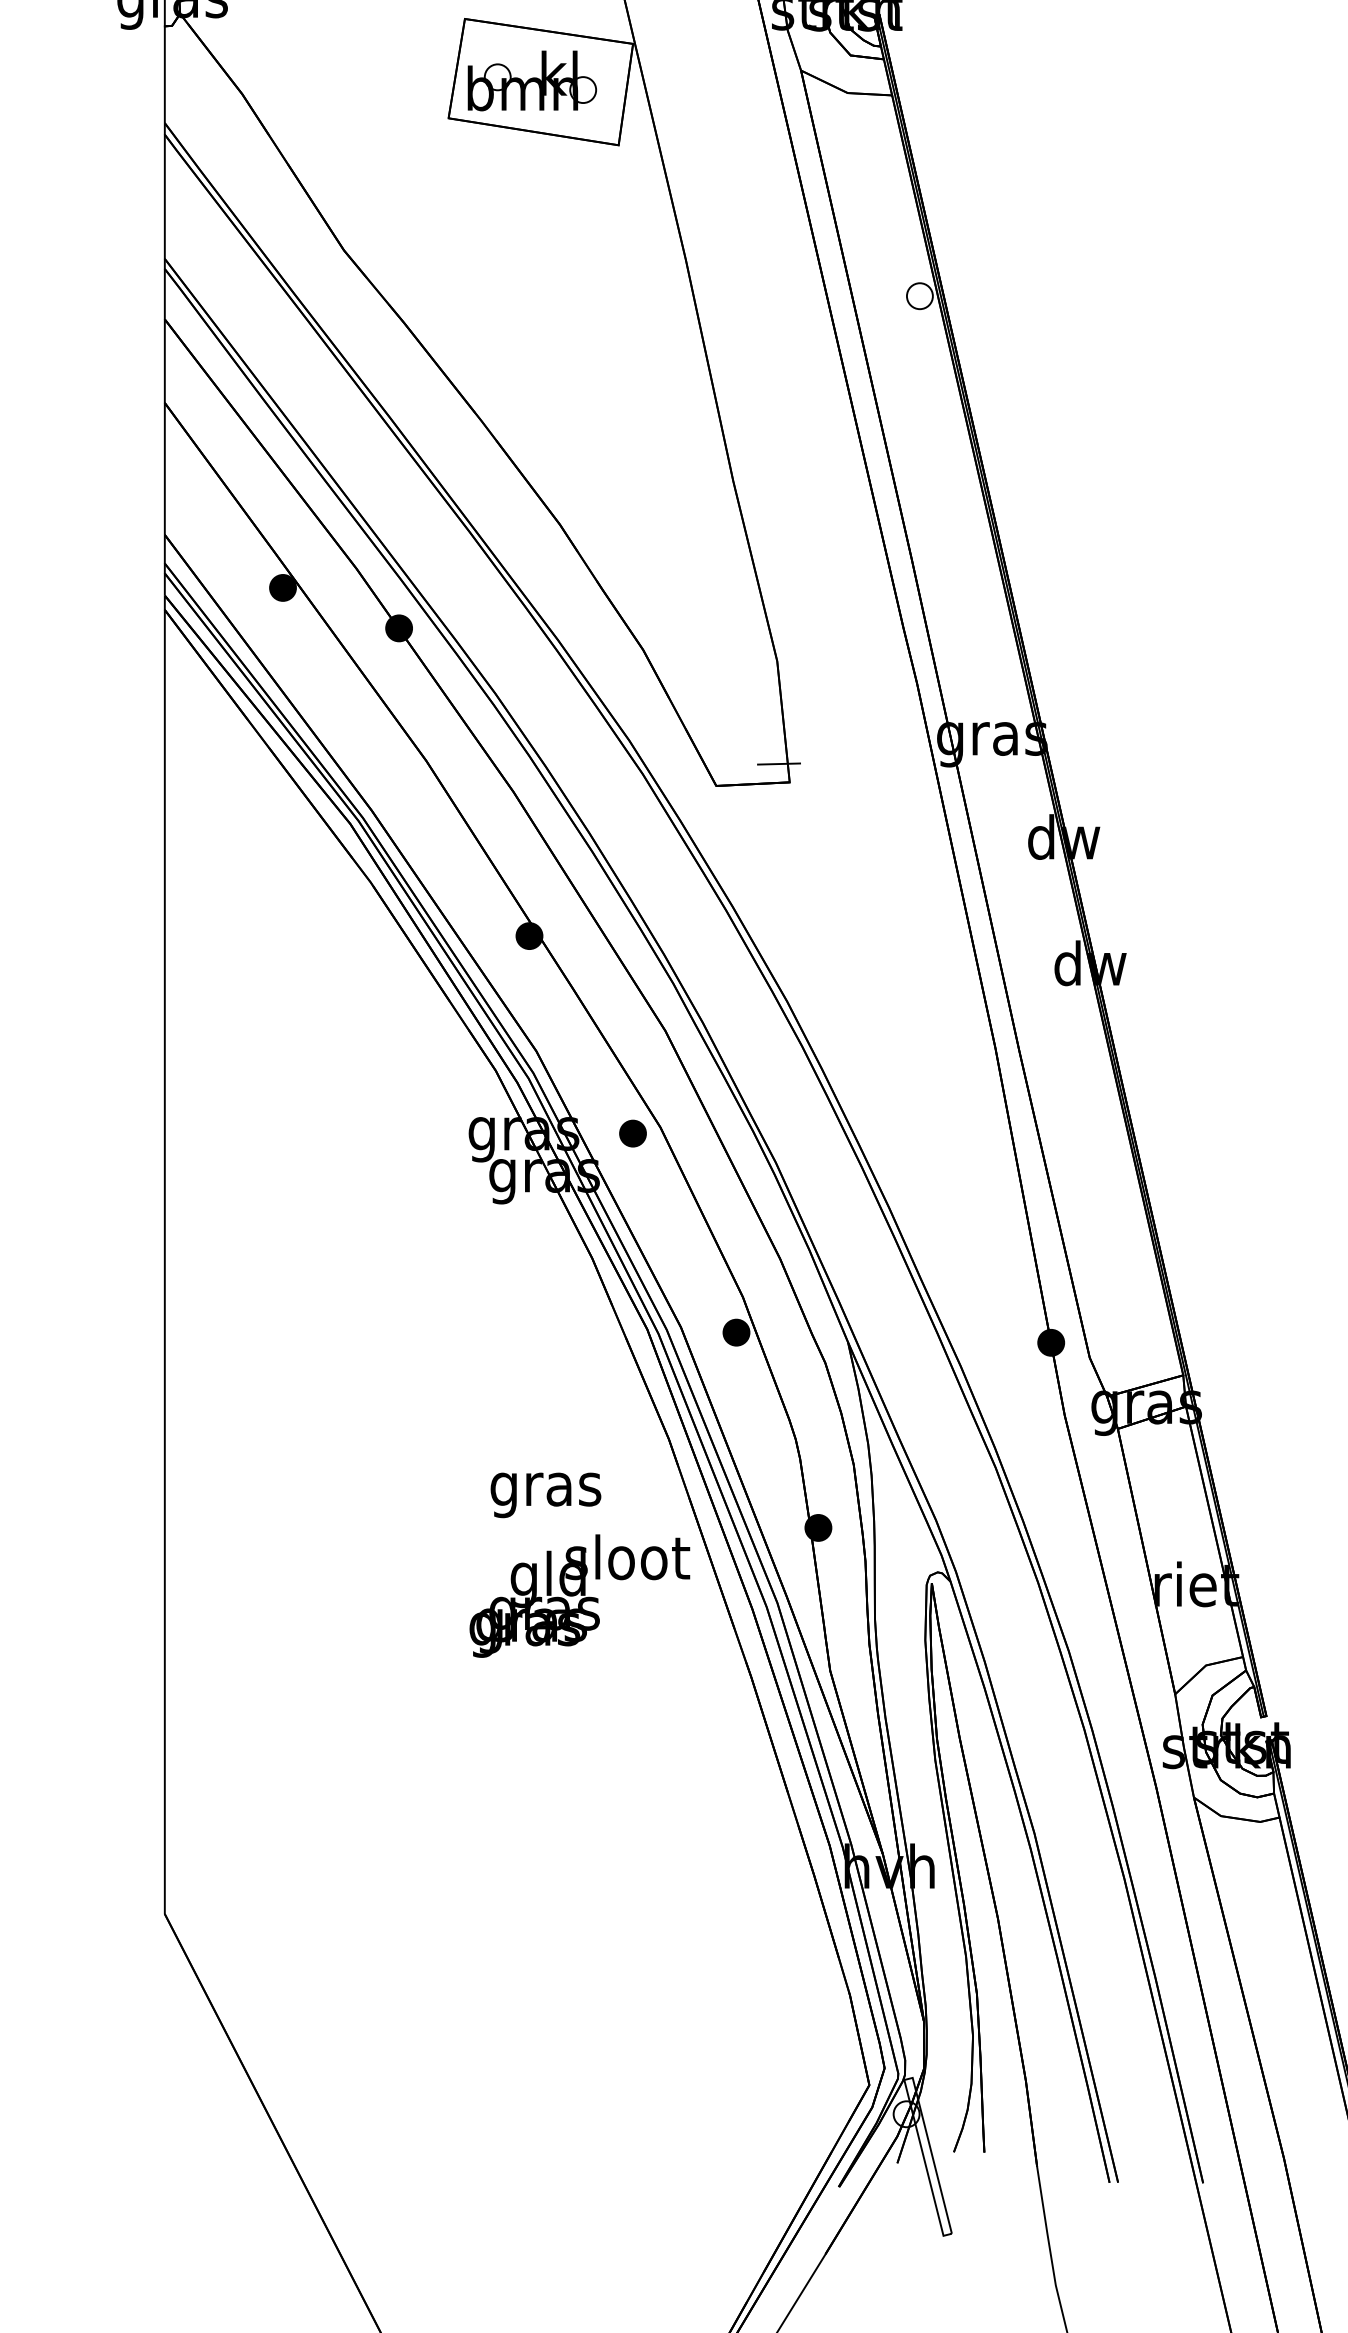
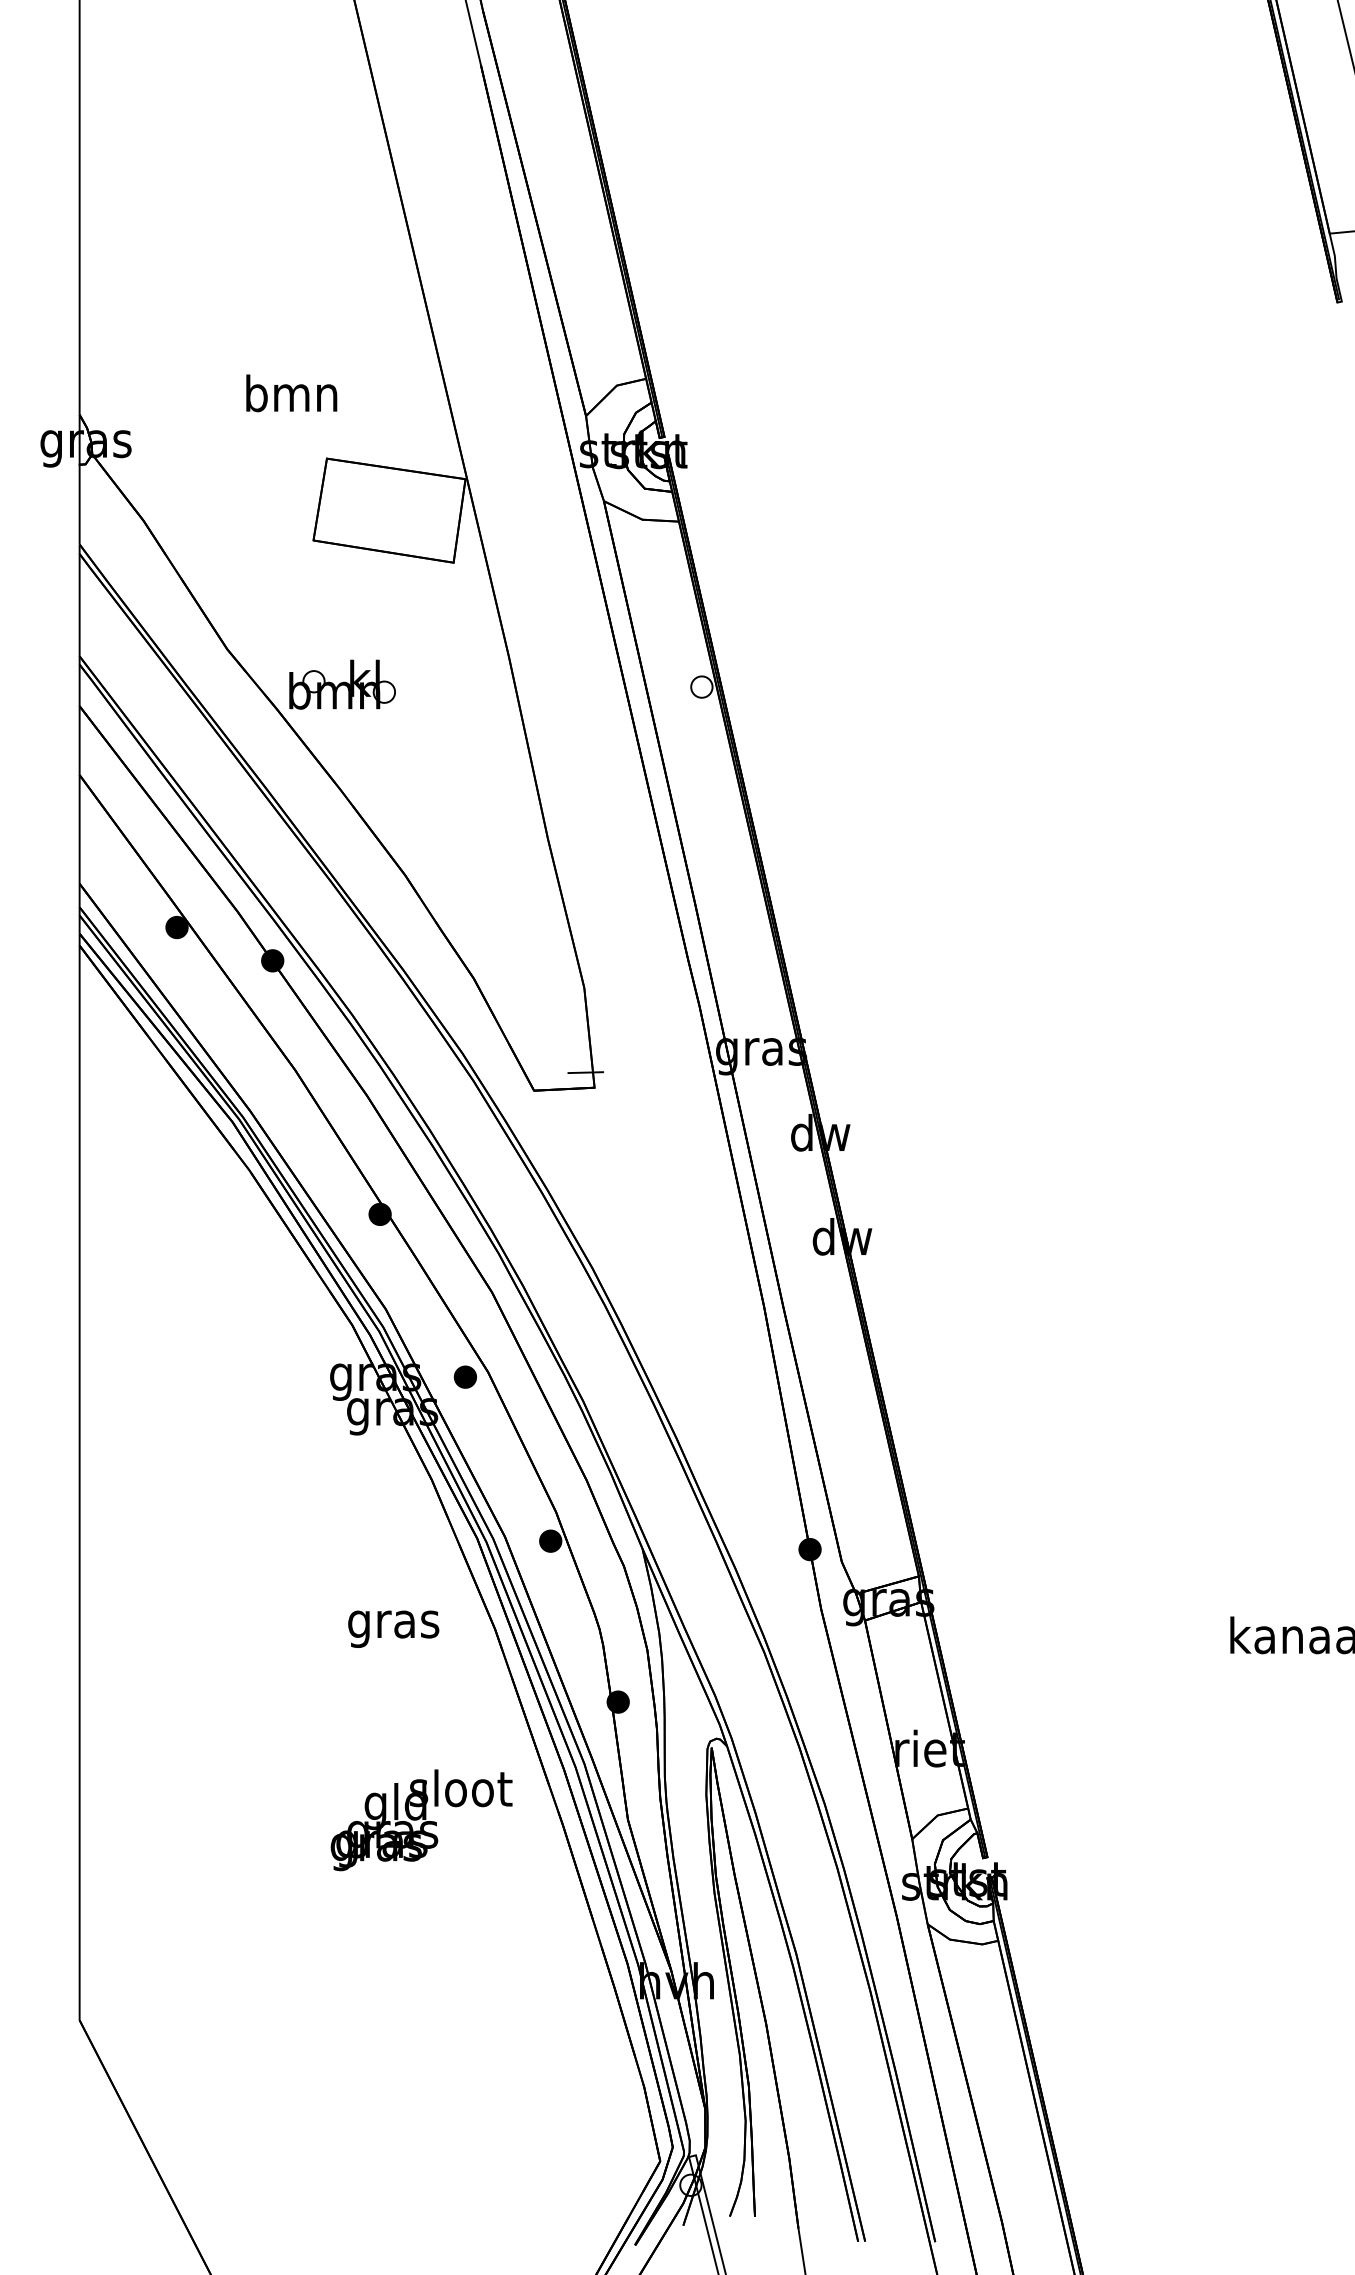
part: (532, 80) -> (342, 684), moved
text: (545, 1494) -> (393, 1628), moved
text: (579, 1596) -> (421, 1820), moved

